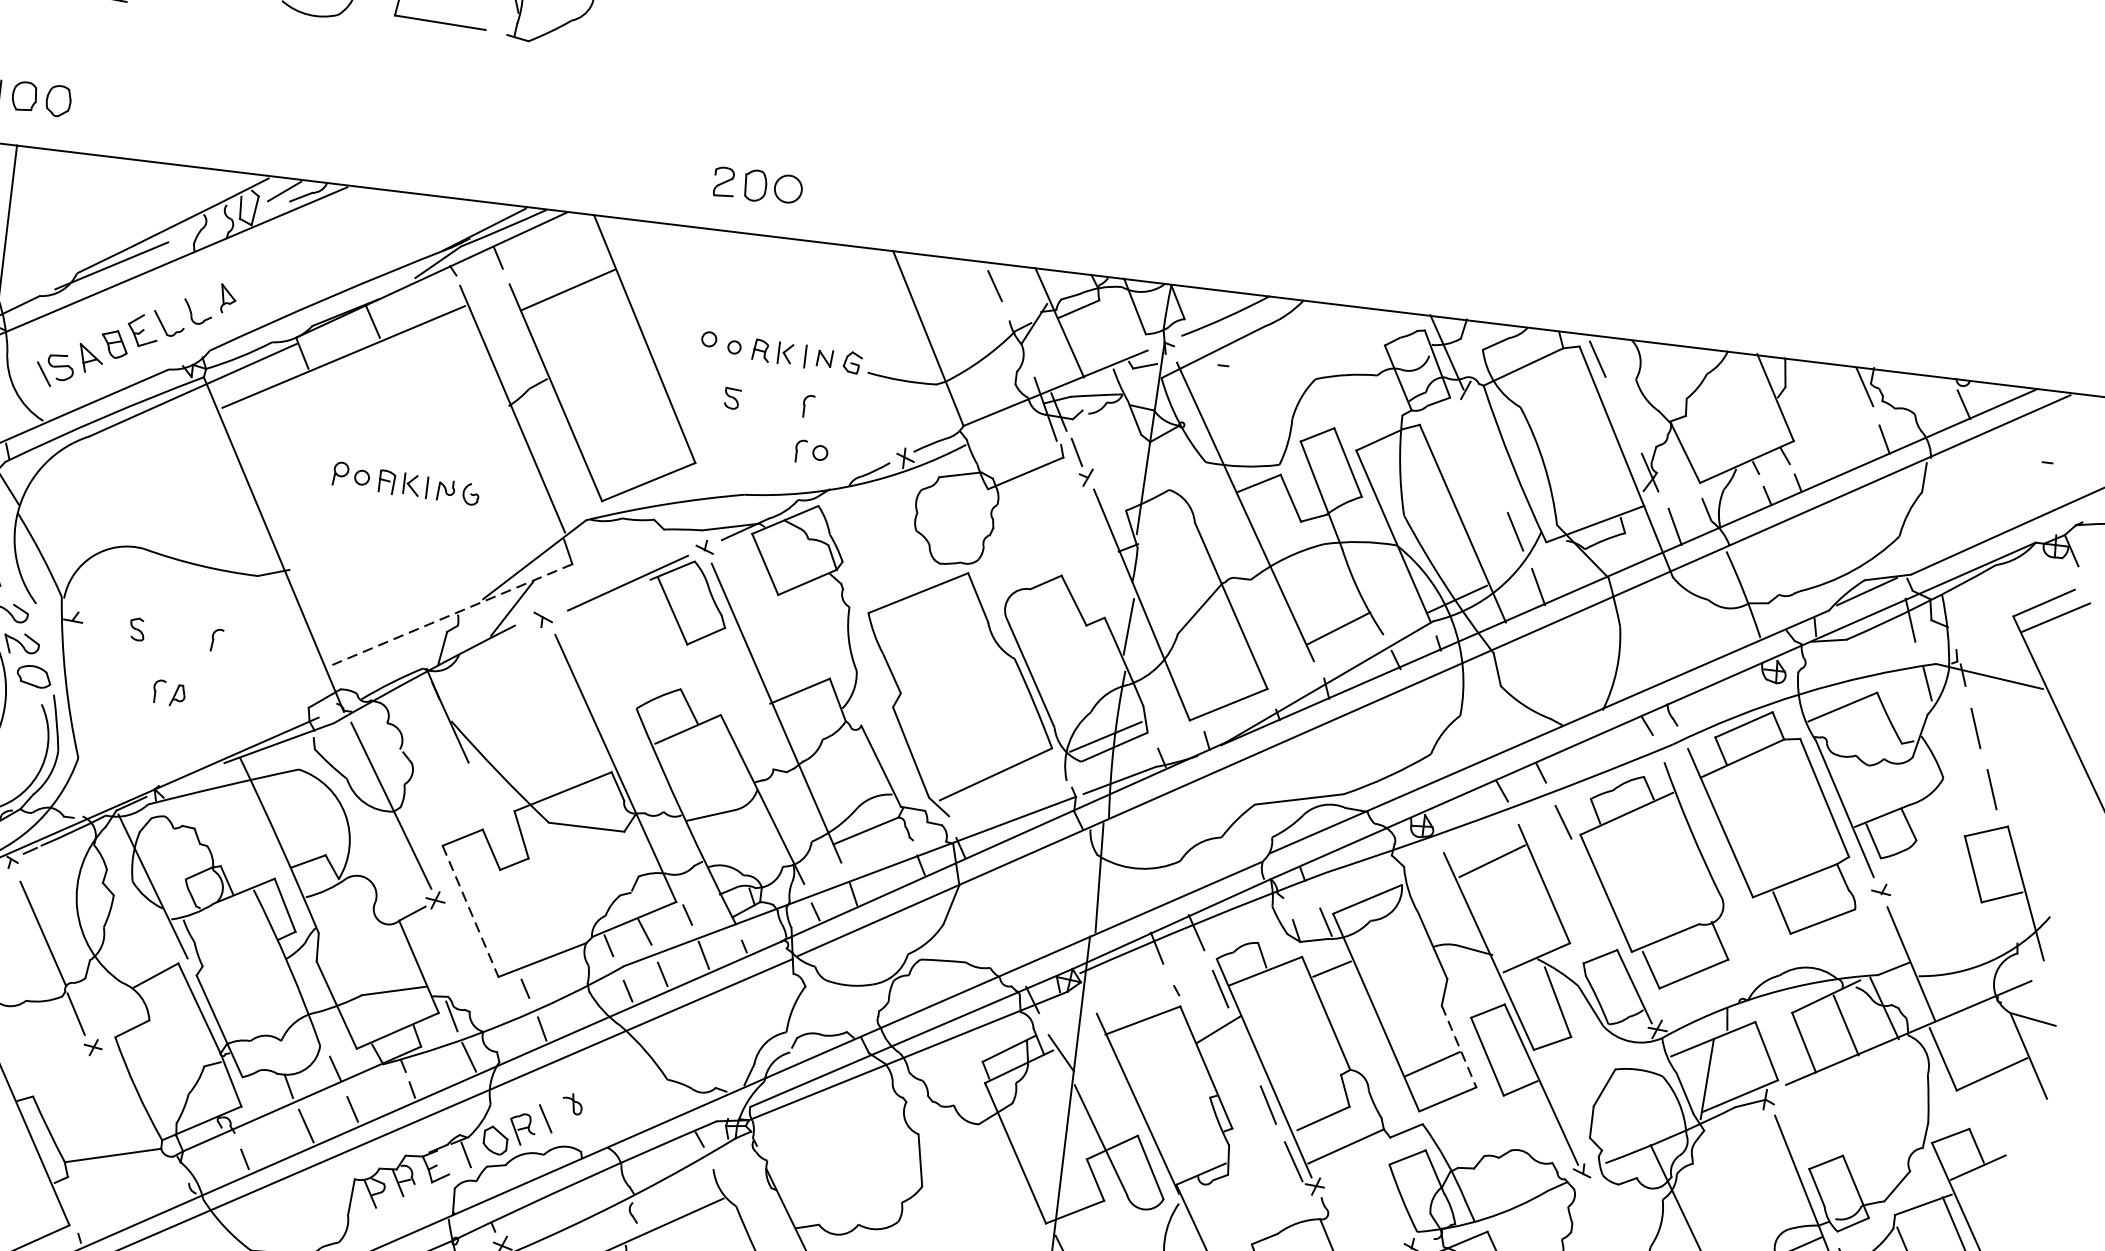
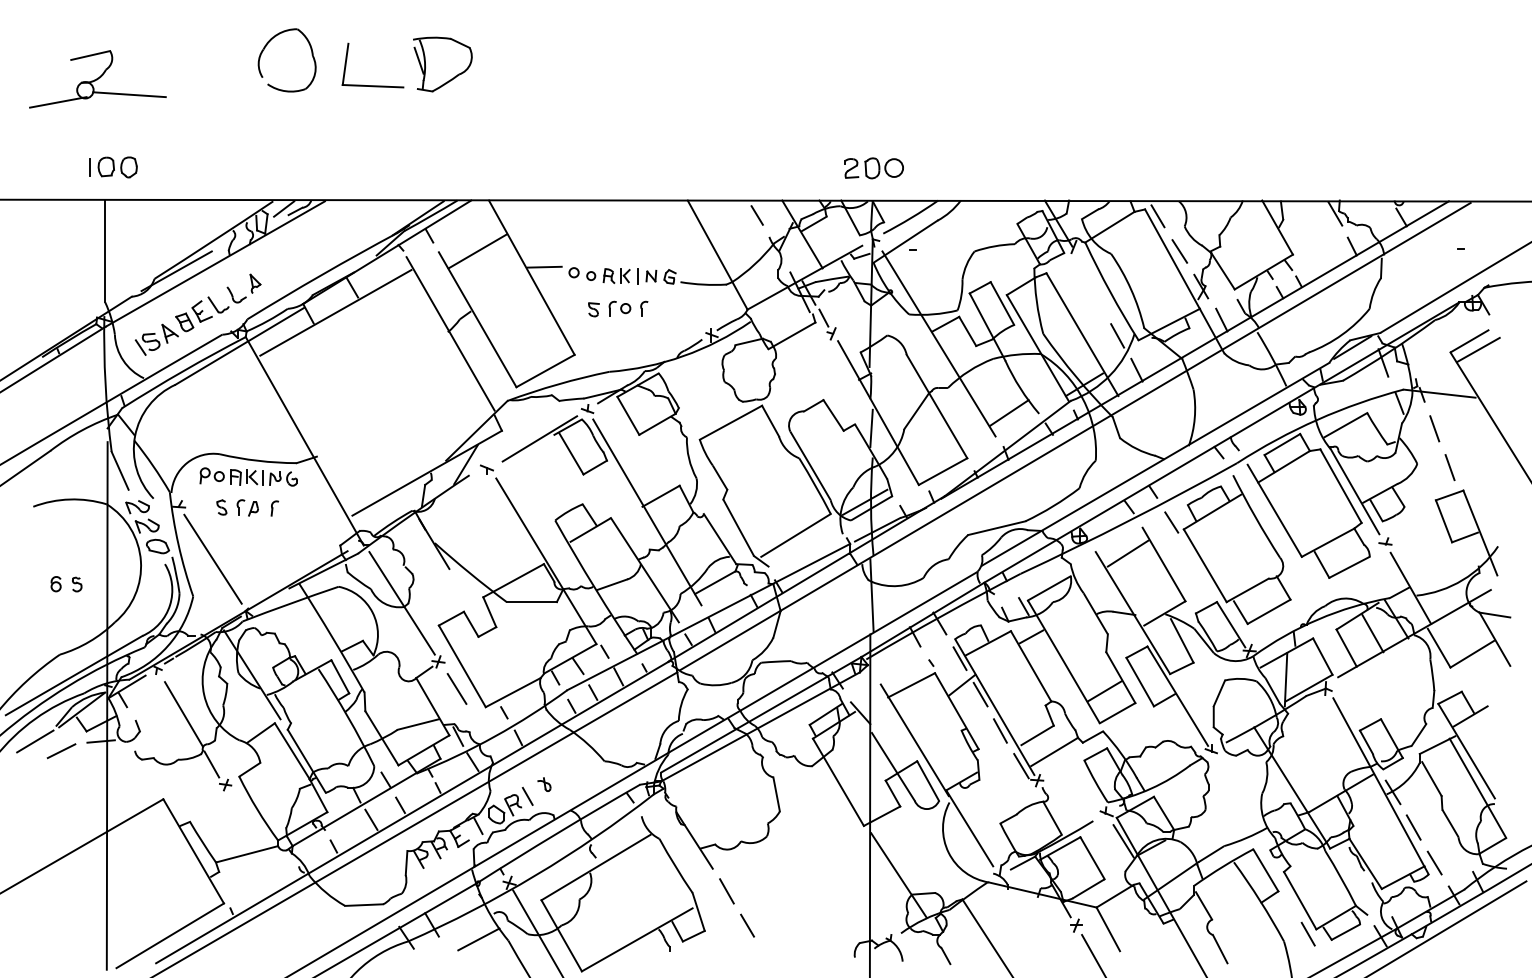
part: (757, 186) -> (873, 168), moved
line: (665, 324) -> (544, 266), added
line: (1623, 416) -> (1179, 251), added
part: (810, 451) -> (619, 308), moved
part: (405, 482) -> (248, 476), moved
line: (452, 615) -> (427, 473), dashed -> solid
part: (168, 692) -> (247, 507), moved
line: (114, 704) -> (212, 558), added
line: (470, 911) -> (462, 666), dashed -> solid
line: (457, 943) -> (456, 688), added
line: (1244, 1046) -> (980, 694), added
line: (1459, 1047) -> (1121, 678), dashed -> solid

